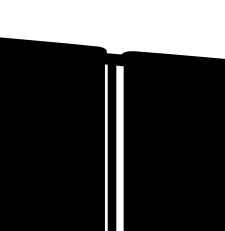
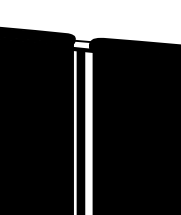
fill: (112, 58) -> (81, 45), removed

